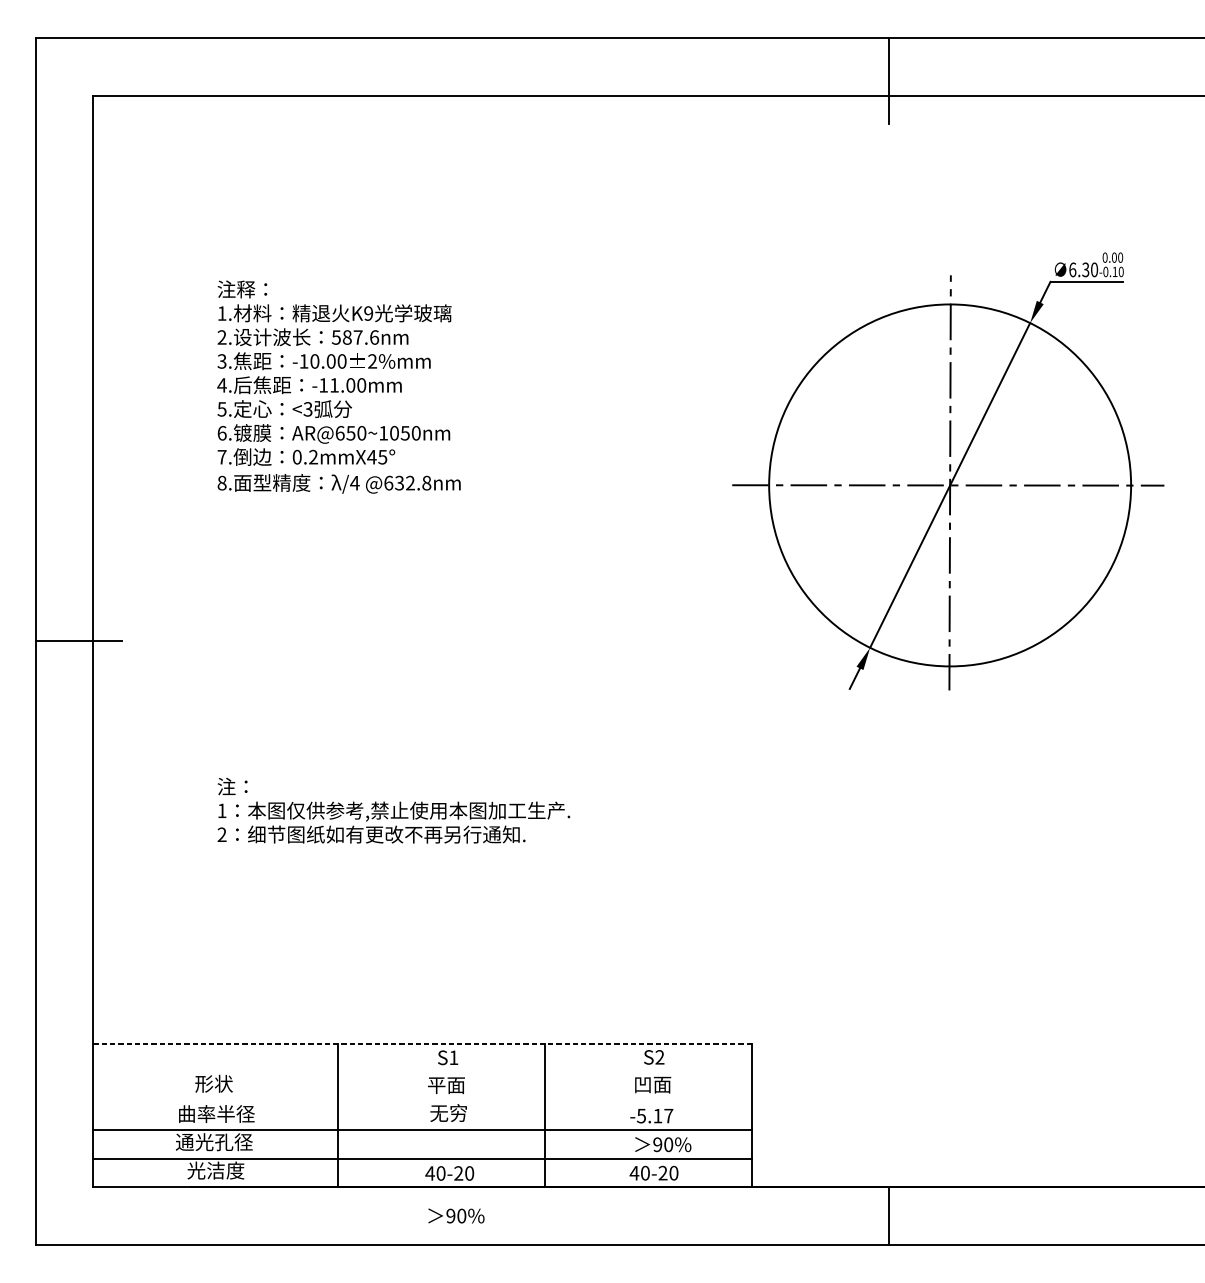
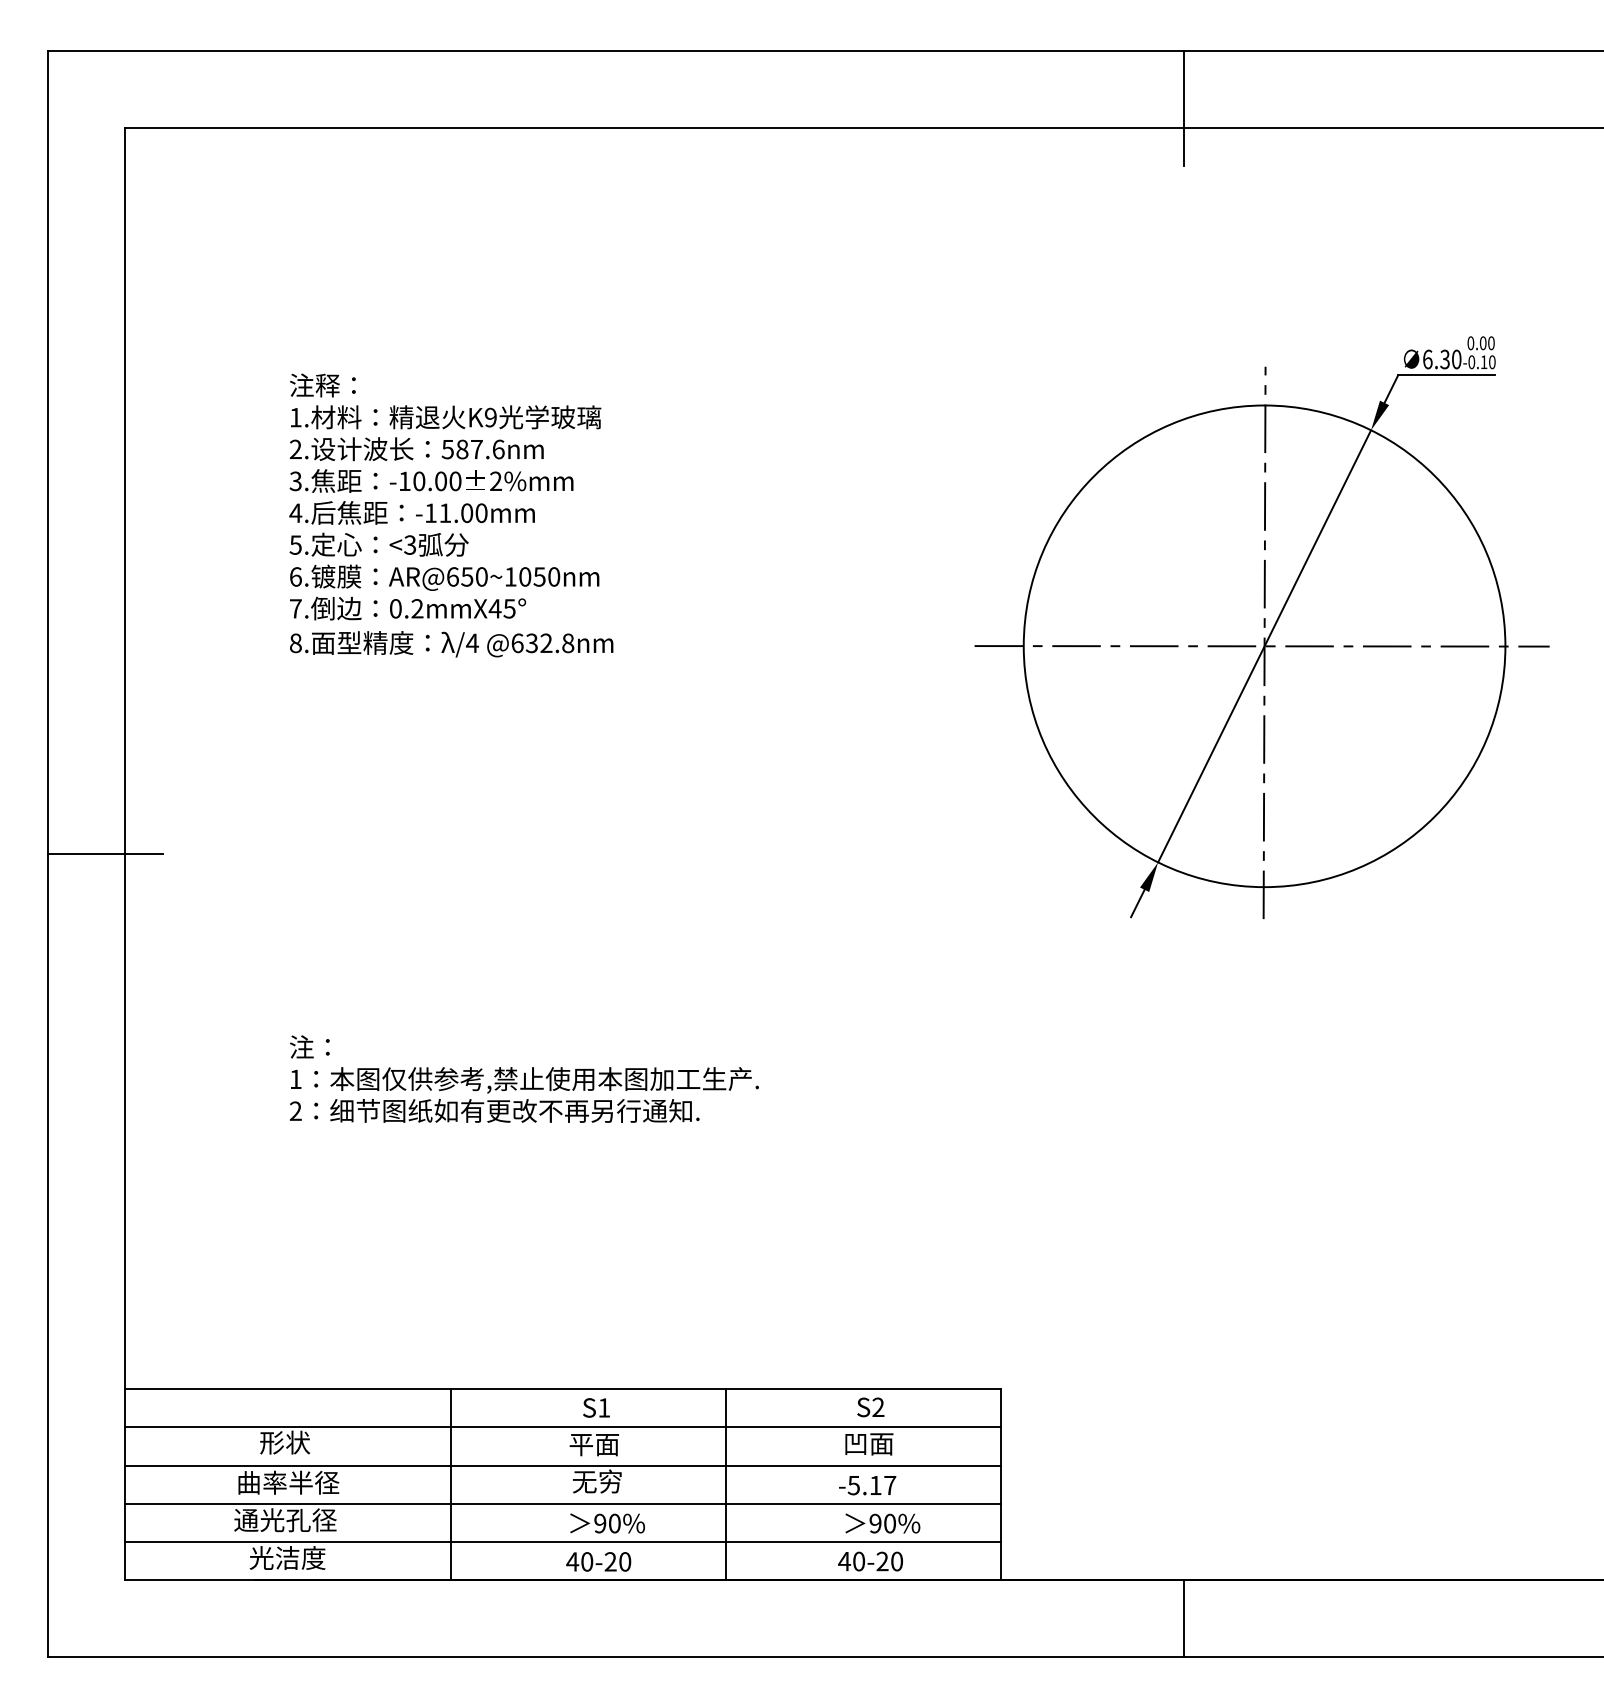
line: (423, 1043) -> (563, 1389), dashed -> solid
line: (422, 1072) -> (562, 1427), added
line: (422, 1101) -> (562, 1465), added
text: (456, 1216) -> (607, 1523), moved

